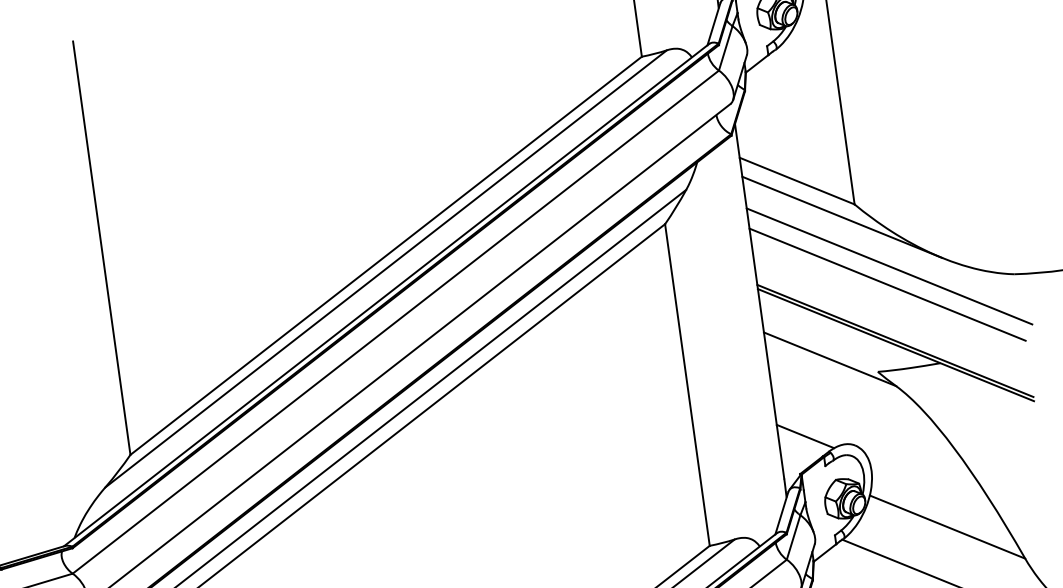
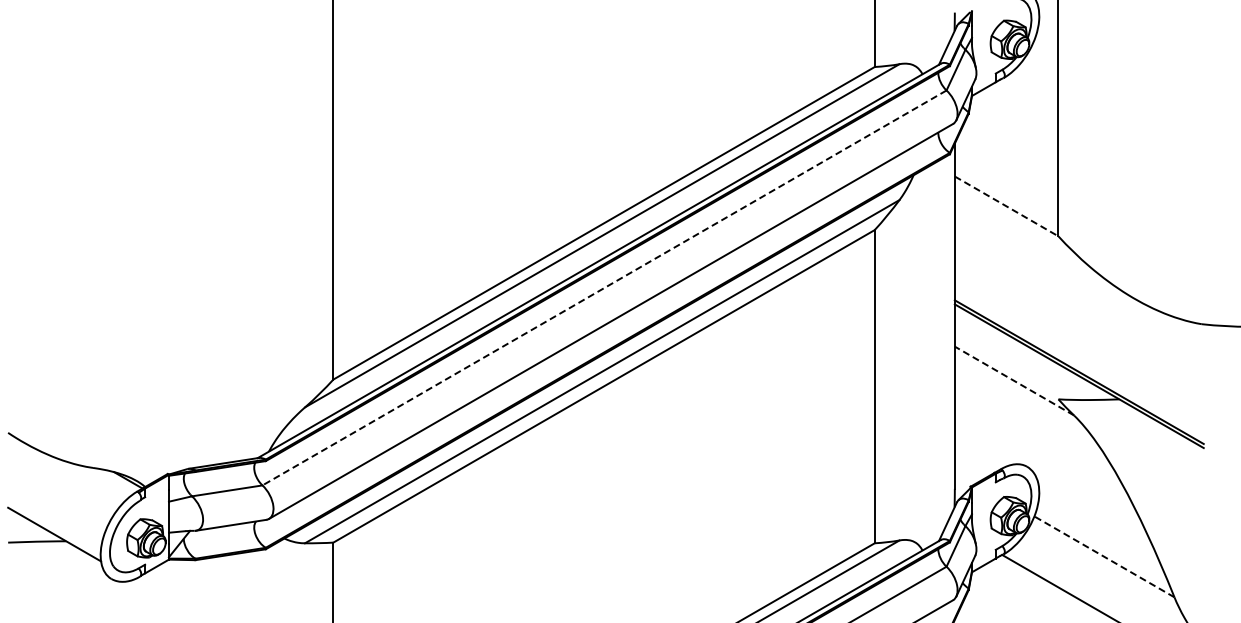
line: (797, 181) -> (1006, 206), solid -> dashed
line: (841, 216) -> (1044, 246), removed
line: (889, 265) -> (1083, 299), removed
line: (886, 284) -> (1078, 317), removed
line: (395, 321) -> (604, 287), solid -> dashed
line: (830, 359) -> (1014, 381), solid -> dashed
line: (805, 436) -> (980, 451), removed
line: (947, 526) -> (1104, 556), solid -> dashed

